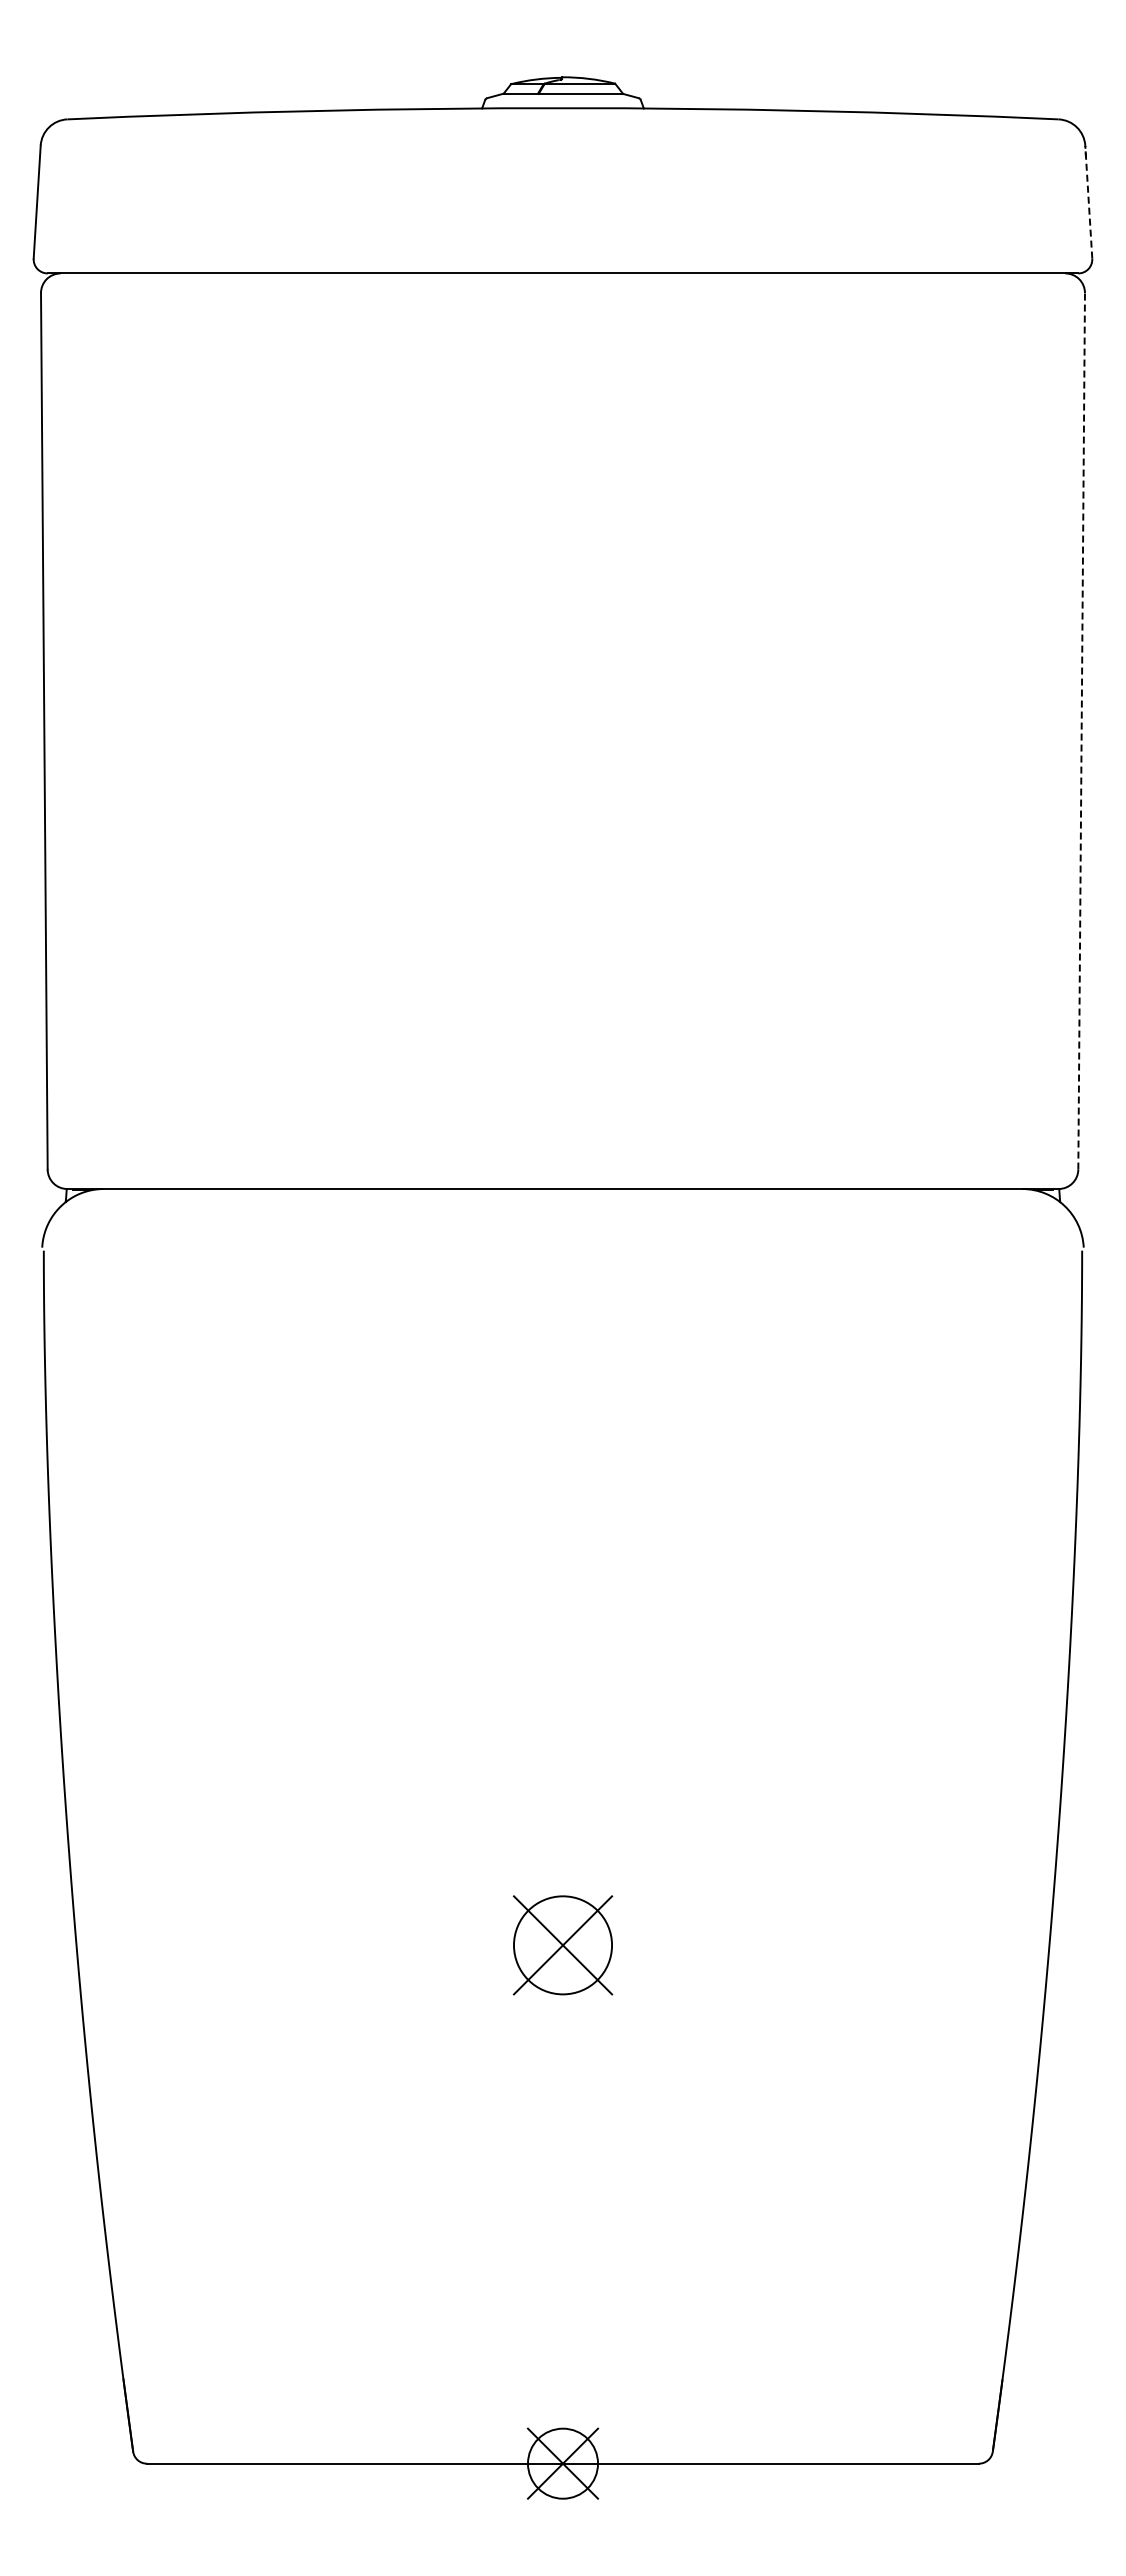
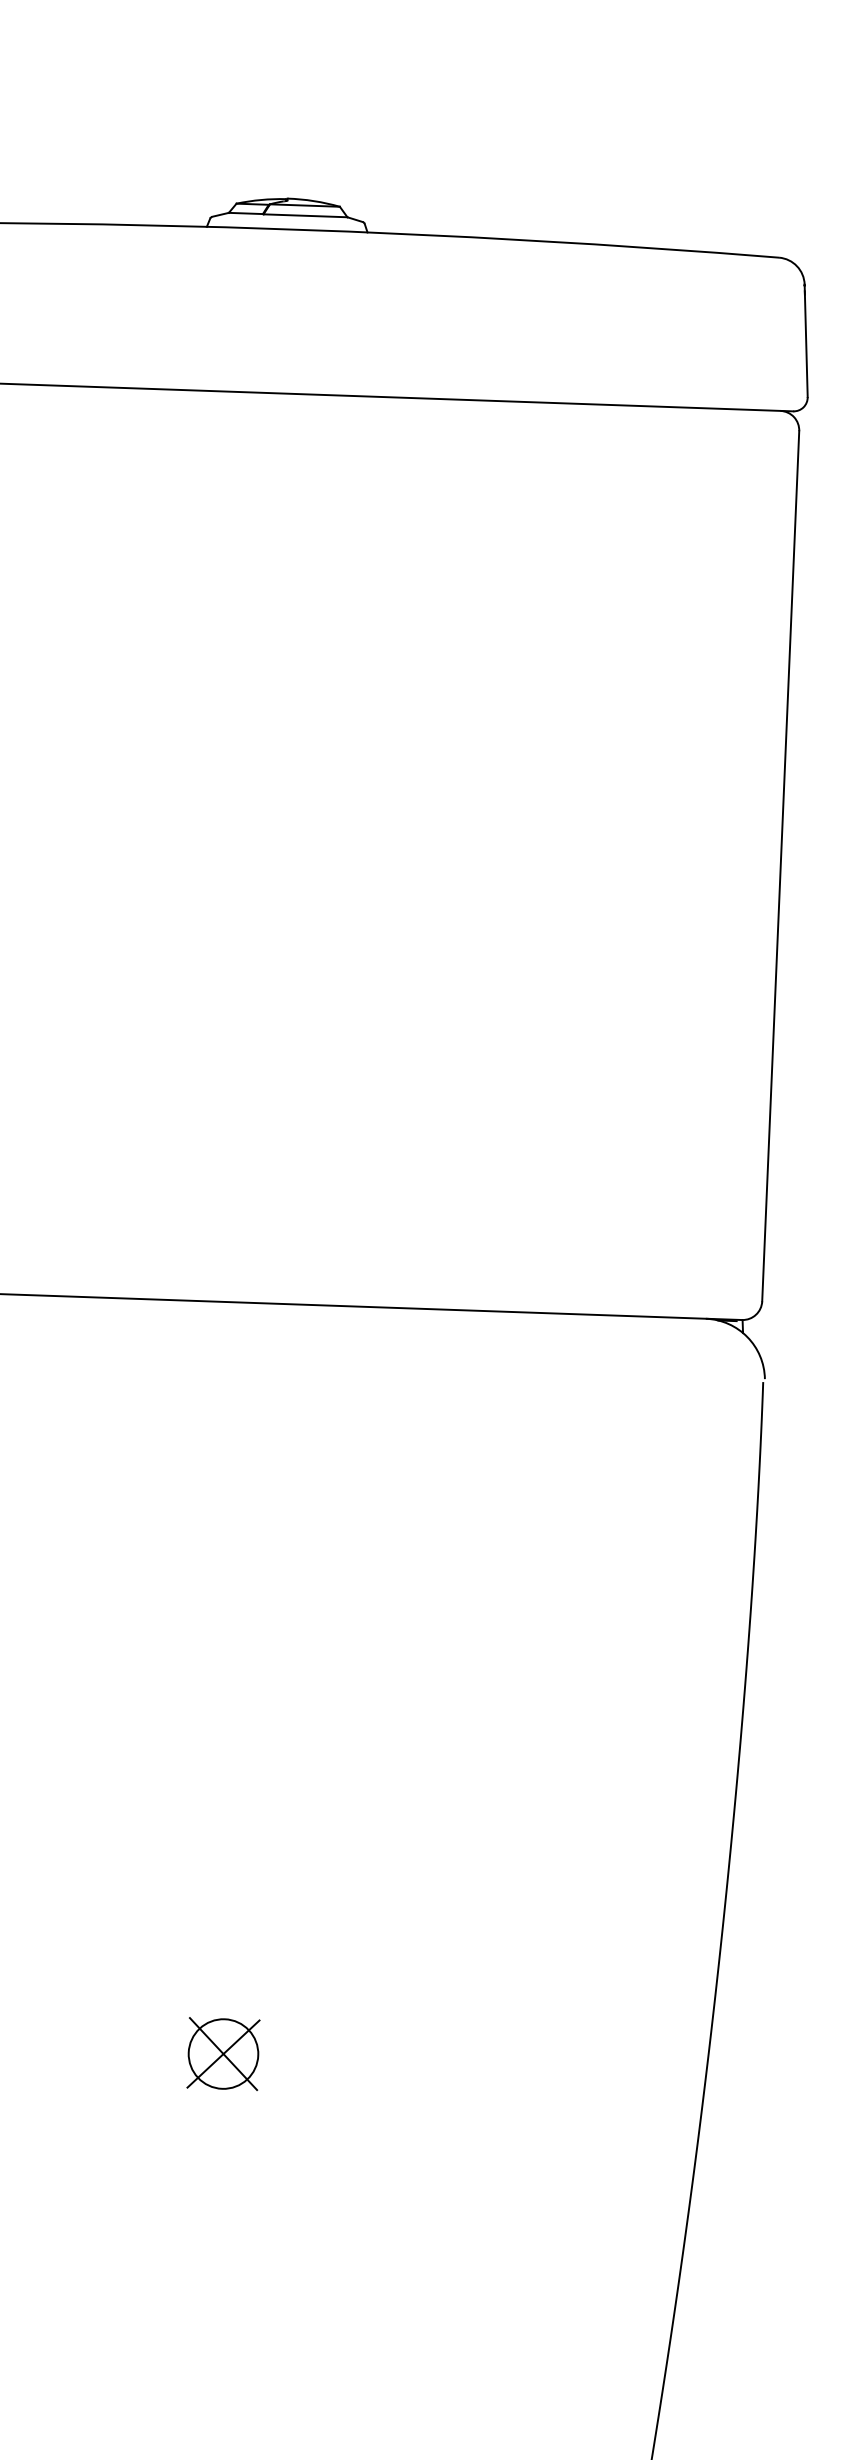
line: (1088, 202) -> (805, 341), dashed -> solid
line: (1081, 730) -> (780, 865), dashed -> solid
part: (562, 1945) -> (222, 2054), size x0.71

